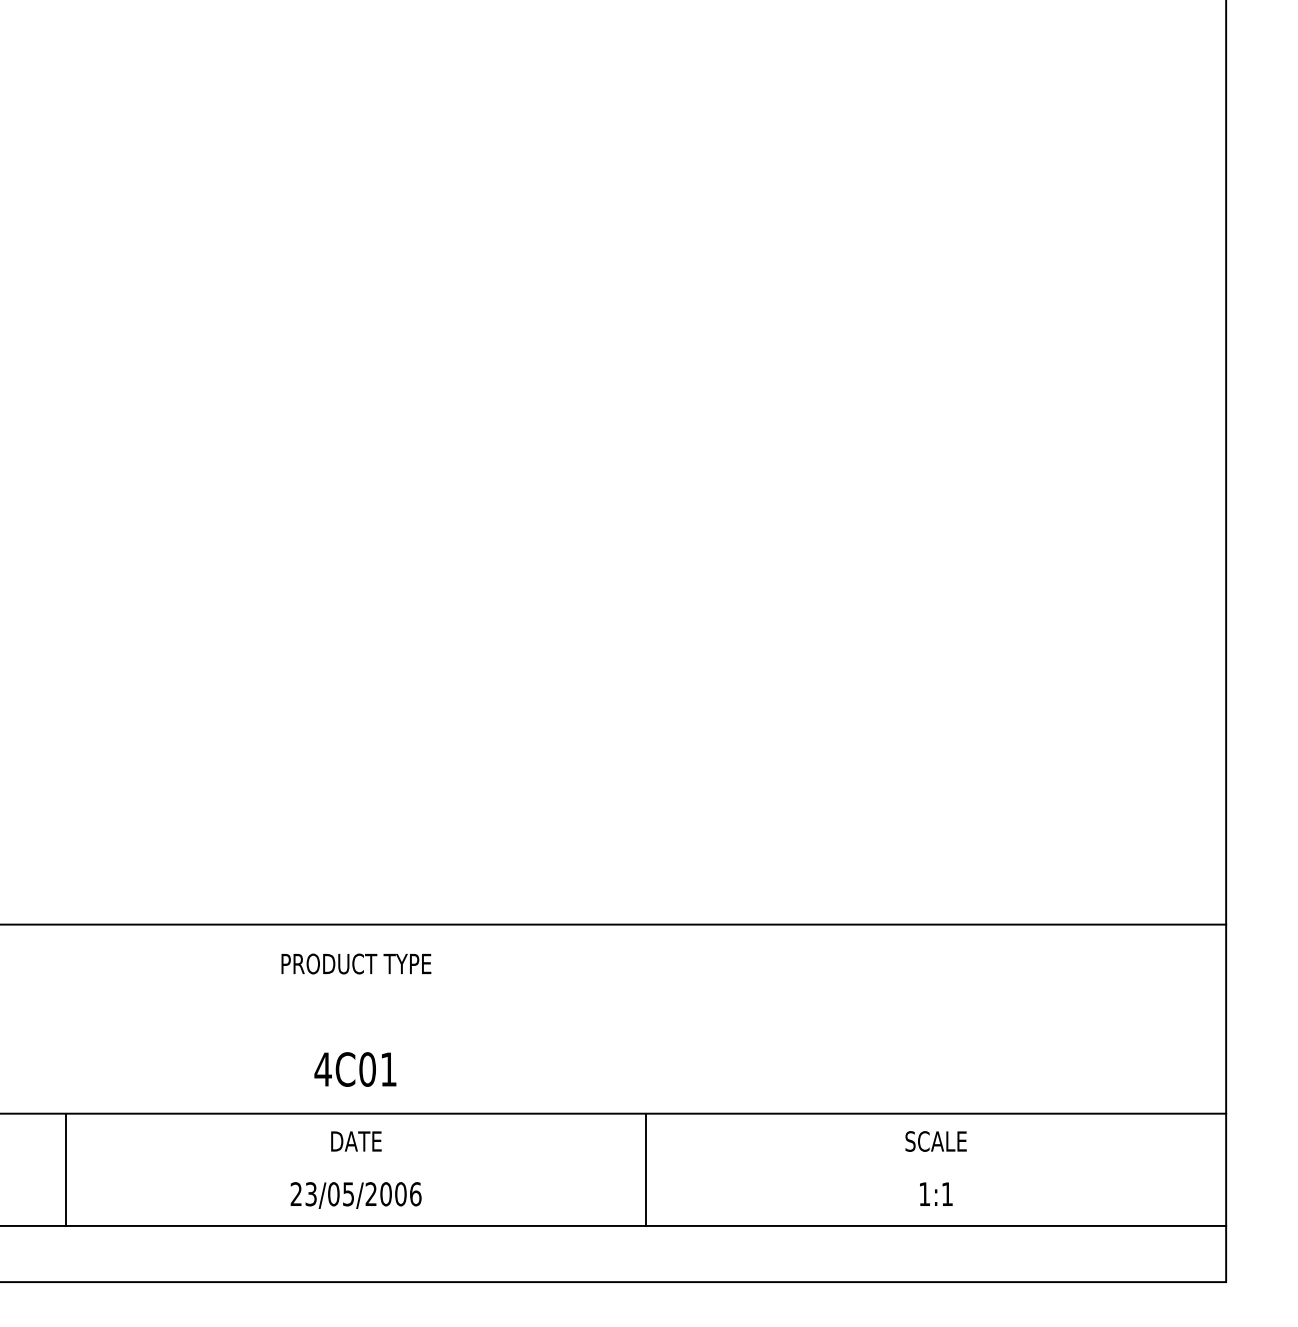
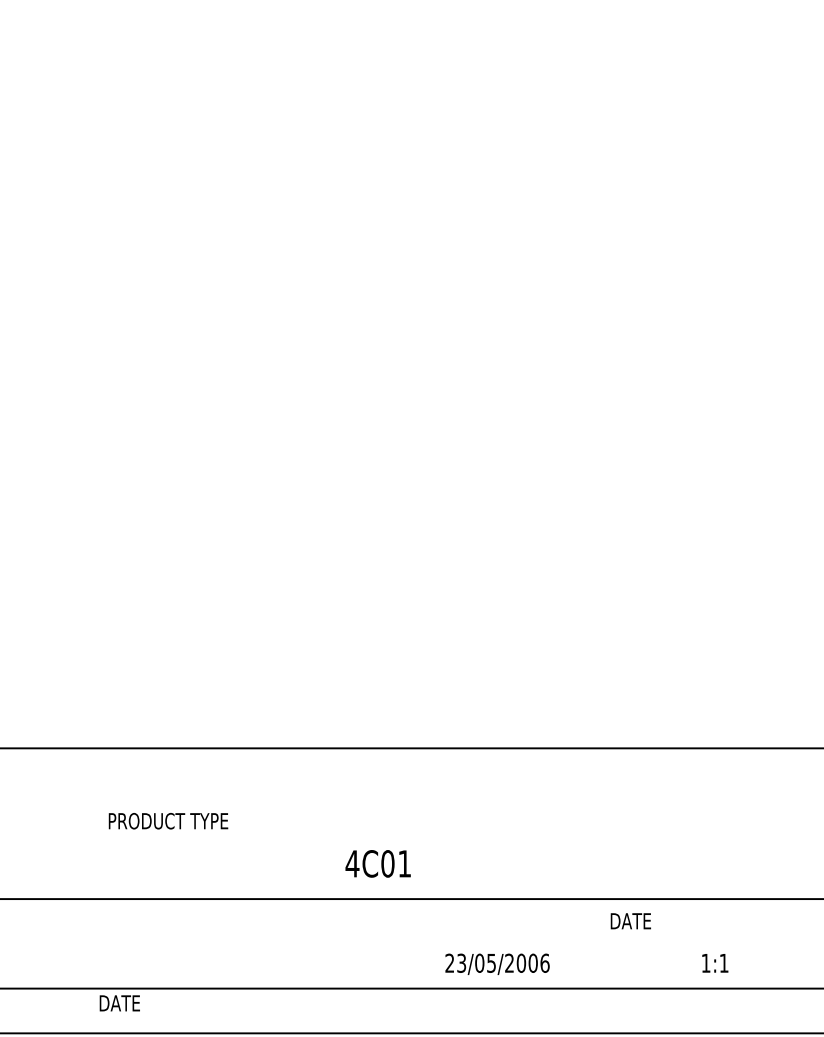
text: (356, 963) -> (168, 820), moved
text: (355, 1069) -> (378, 863), moved
text: (356, 1141) -> (119, 1003), moved
text: (935, 1141) -> (630, 921), SCALE -> DATE
line: (646, 1169) -> (399, 943), removed
text: (936, 1193) -> (715, 962), moved
text: (355, 1195) -> (497, 964), moved

